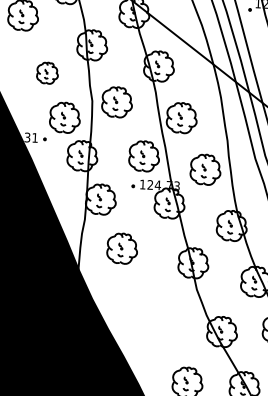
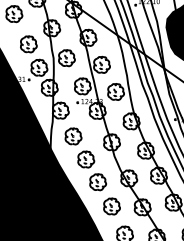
part: (46, 73) -> (28, 44), size x1.43
part: (152, 313) -> (91, 170), added

